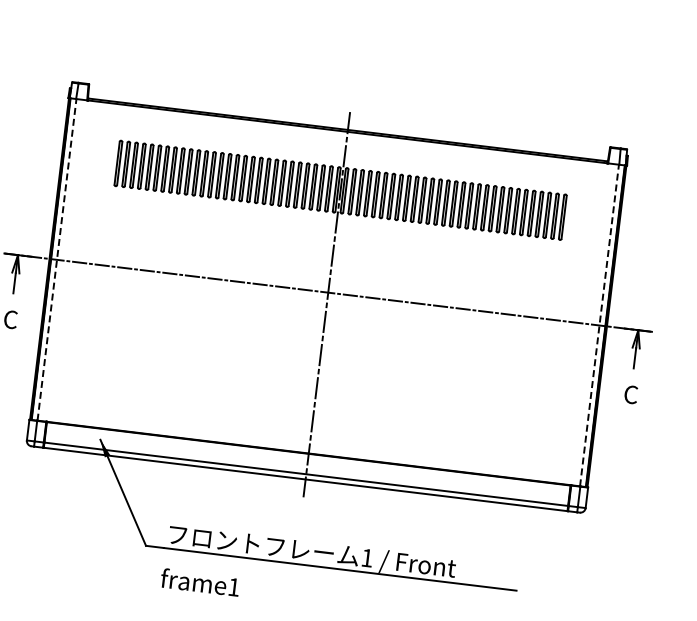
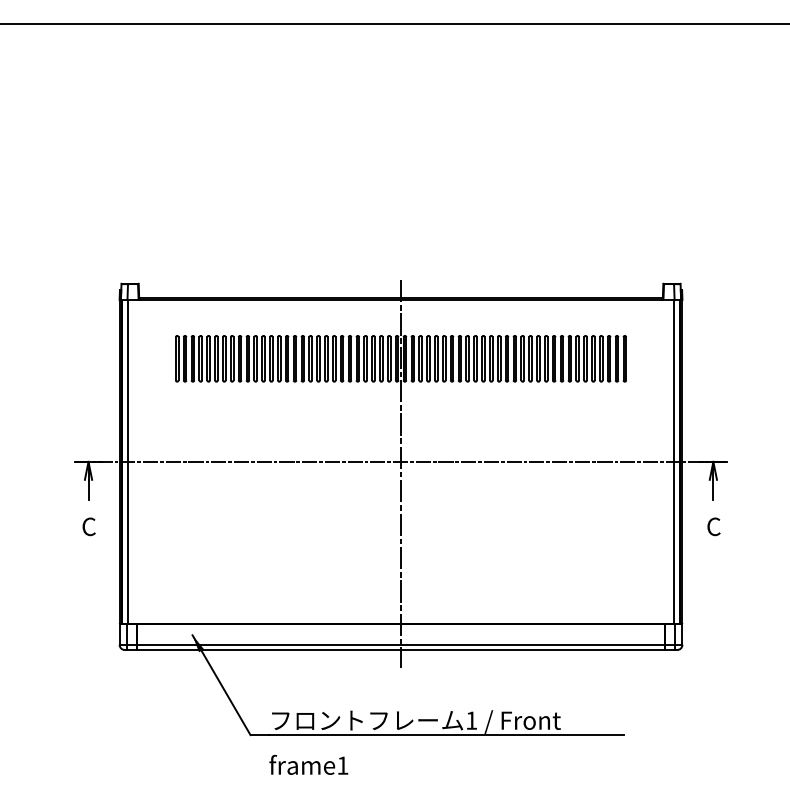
line: (56, 259) -> (127, 461), dashed -> solid
line: (599, 325) -> (674, 461), dashed -> solid

